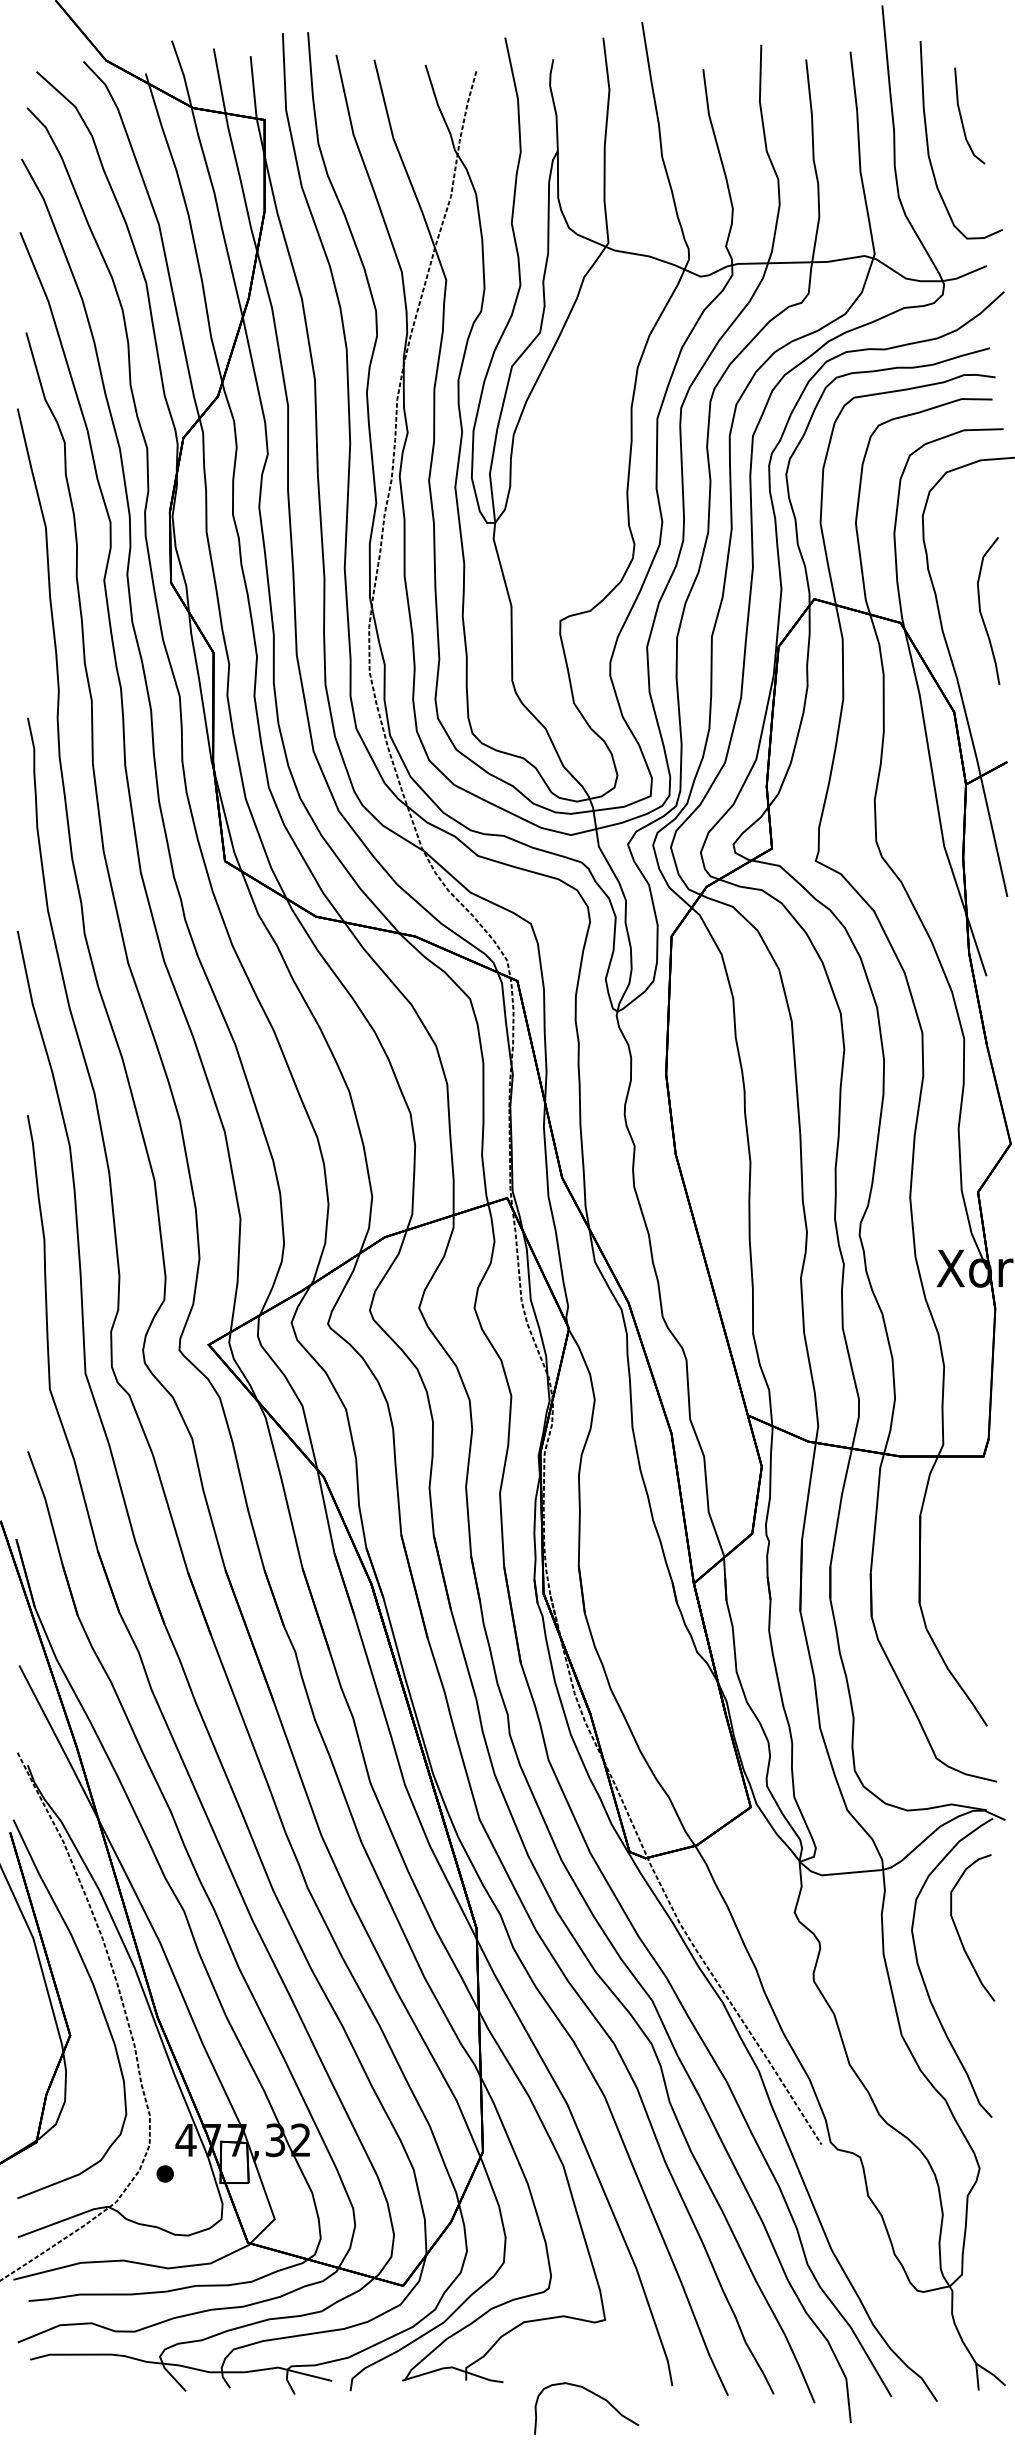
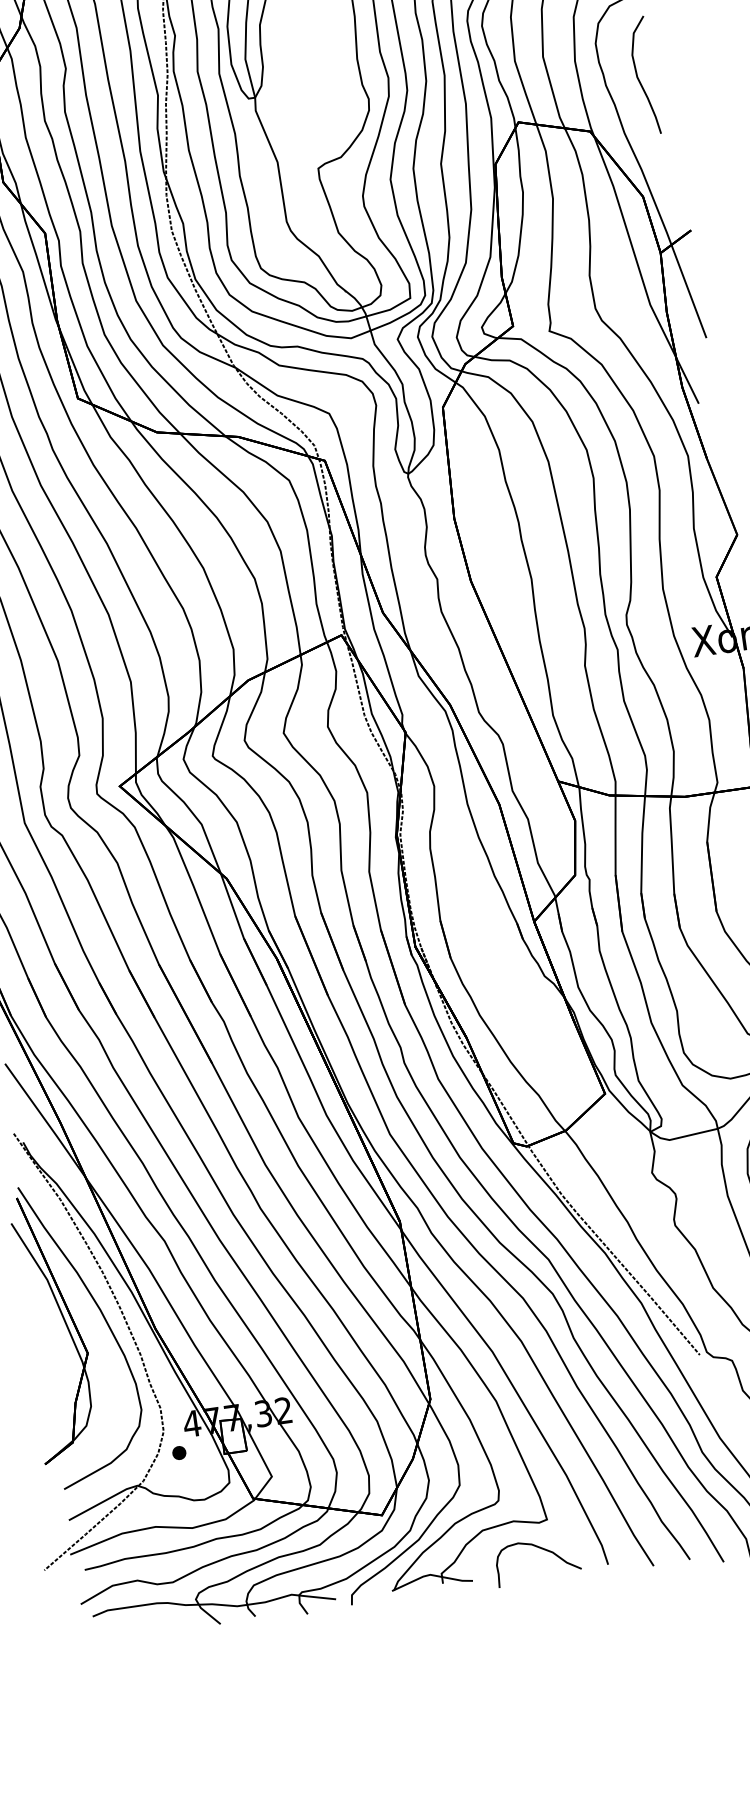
curve: (981, 612) -> (638, 77), moved
curve: (593, 2394) -> (541, 1549), moved

